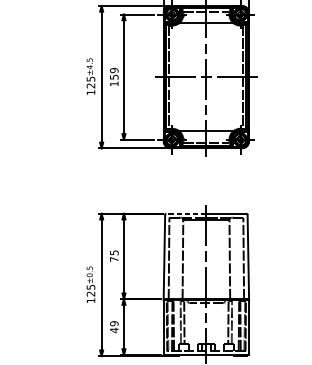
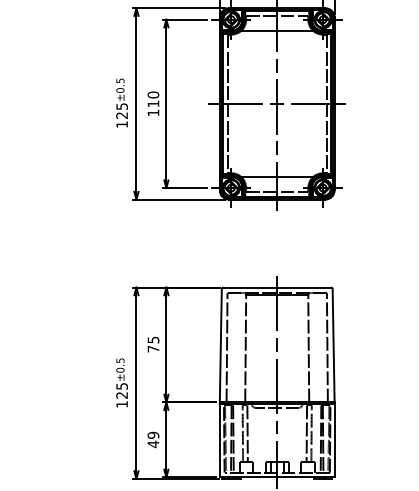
text: (89, 67) -> (120, 90), ±4.5 -> ±0.5
text: (114, 73) -> (153, 99), 159 -> 110
line: (186, 213) -> (250, 287), dashed -> solid

